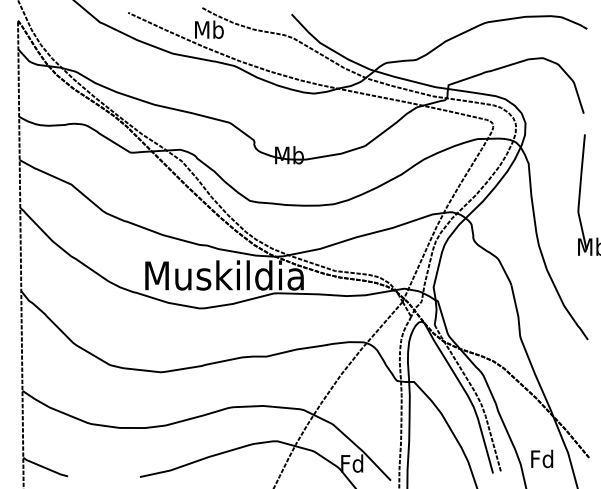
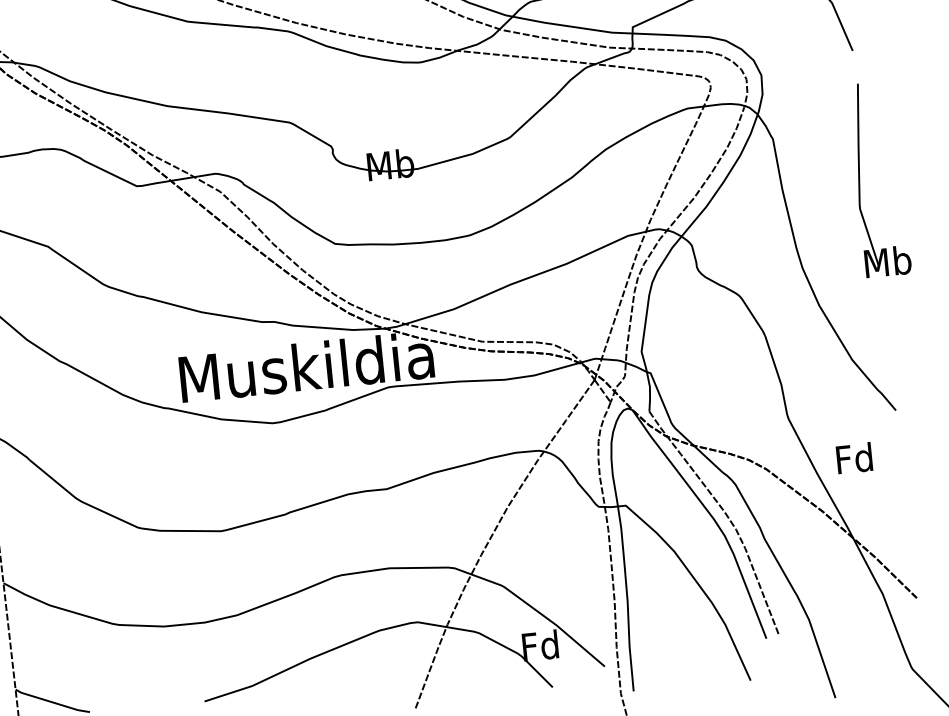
text: (542, 458) -> (854, 457), moved

